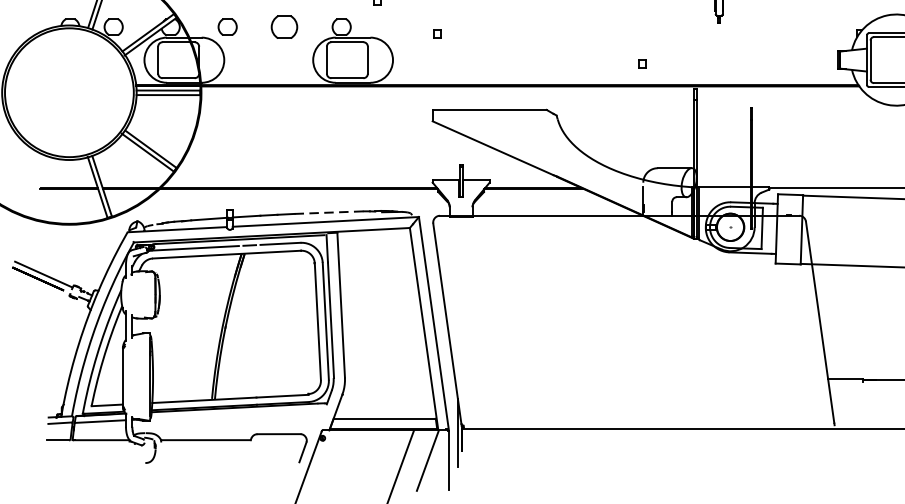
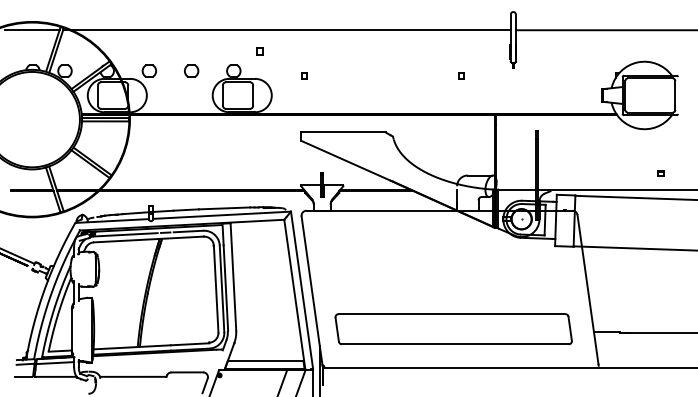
part: (284, 26) -> (191, 70), size x0.71
part: (642, 62) -> (461, 75), moved
line: (329, 212) -> (224, 208), dashed -> solid
part: (638, 376) -> (453, 329), added

